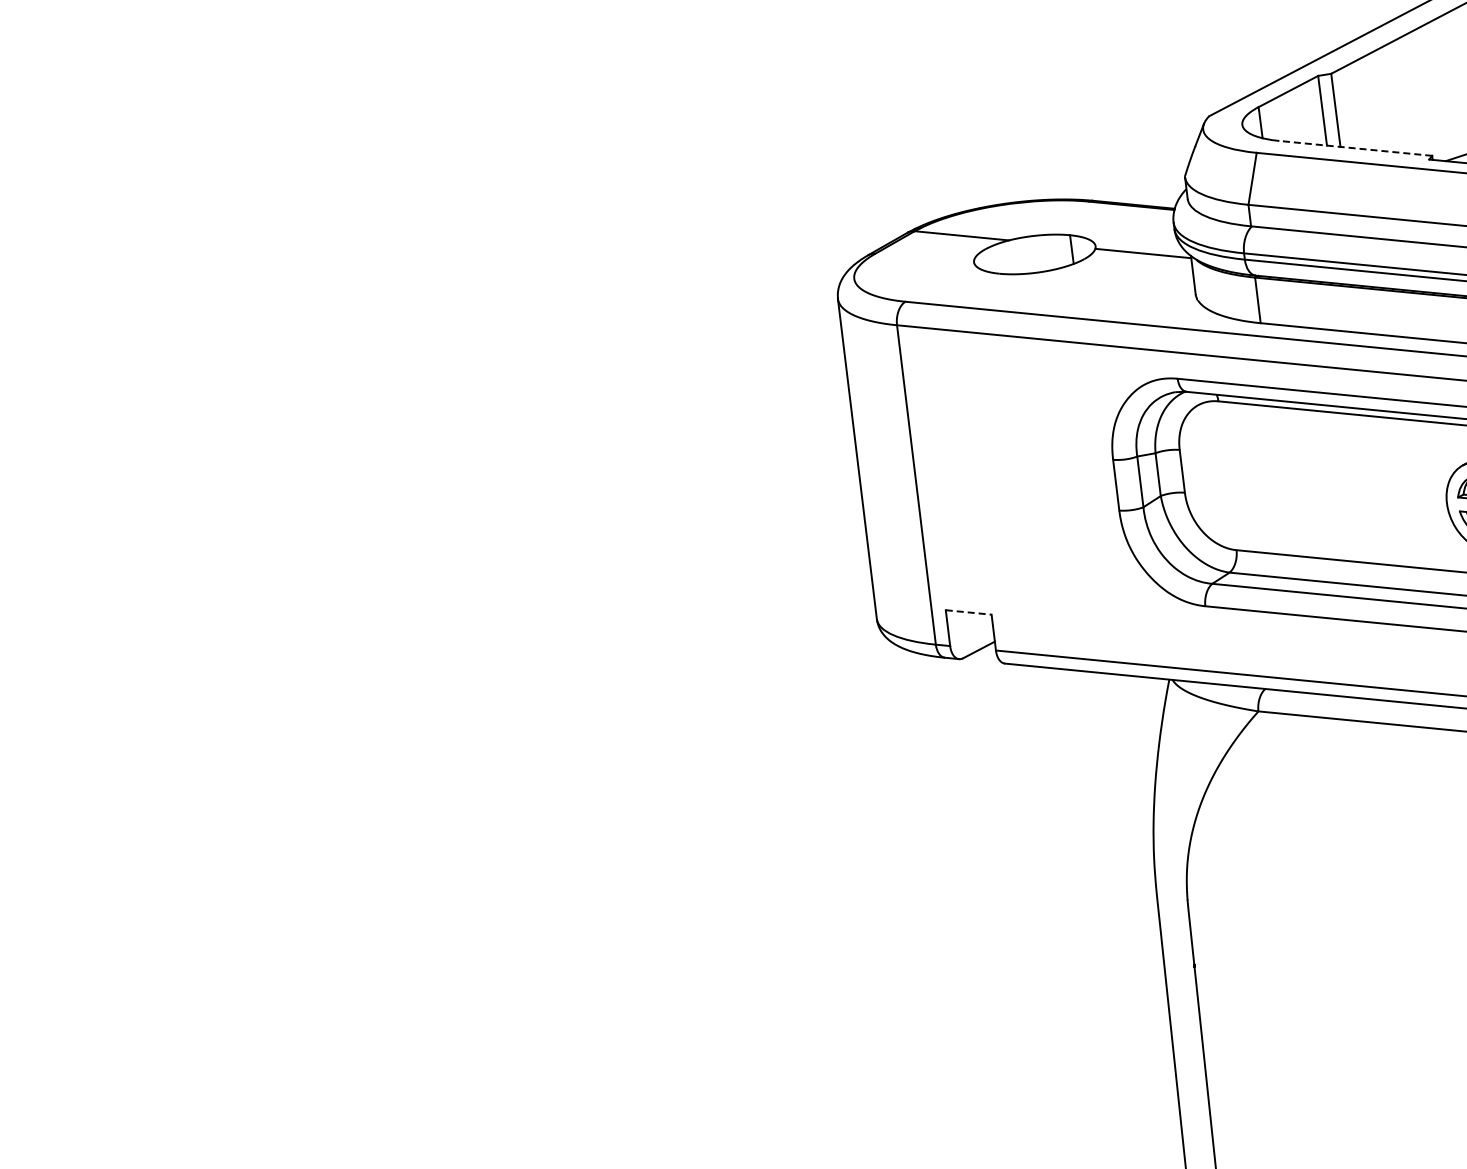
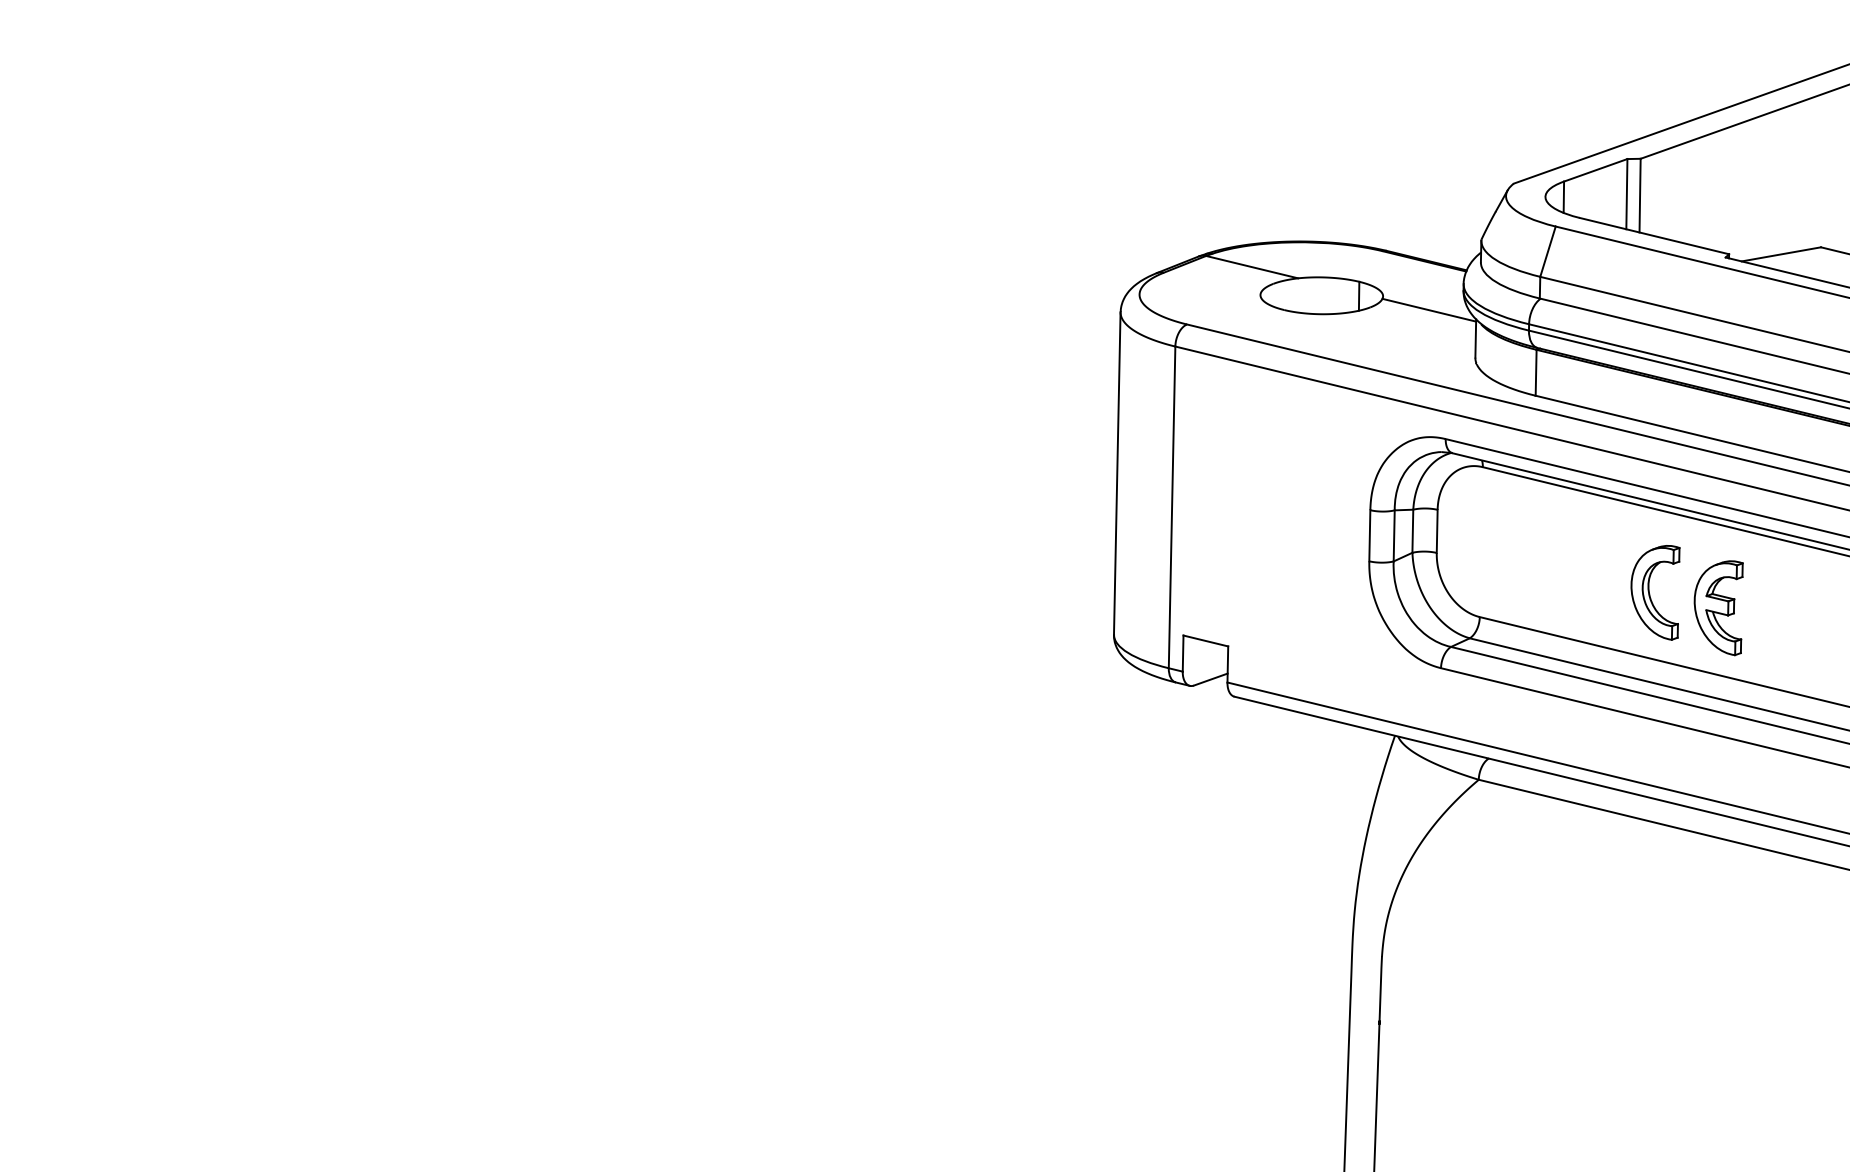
line: (1355, 148) -> (1654, 236), dashed -> solid
part: (1407, 501) -> (1655, 592), added
line: (969, 612) -> (1206, 641), dashed -> solid

